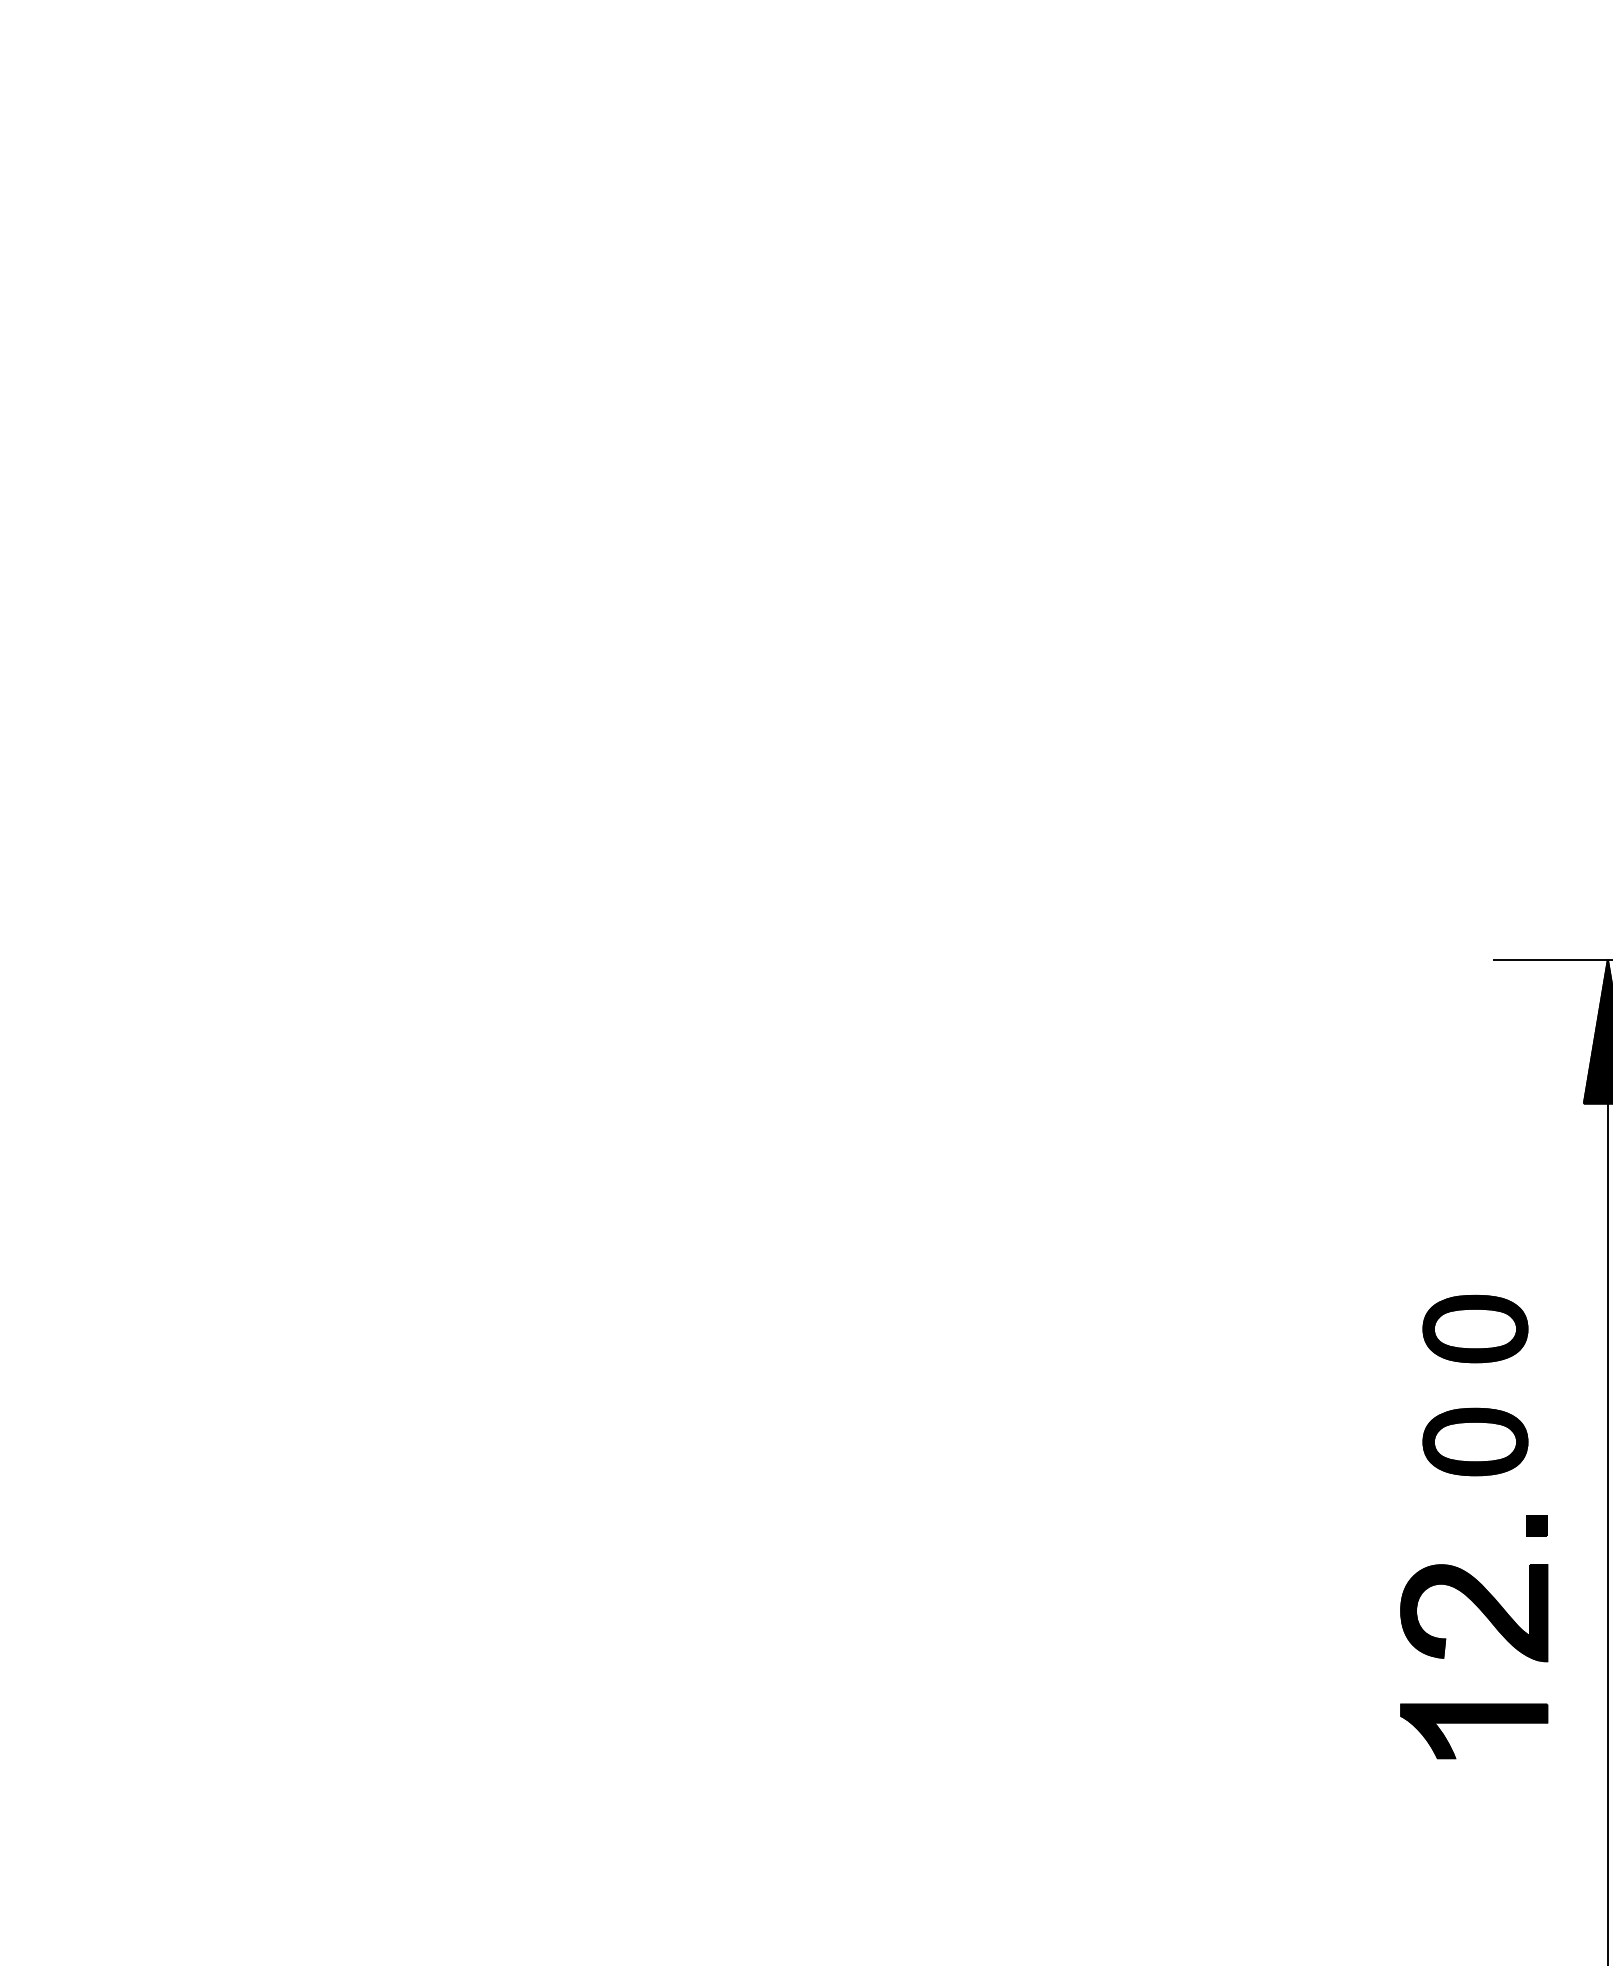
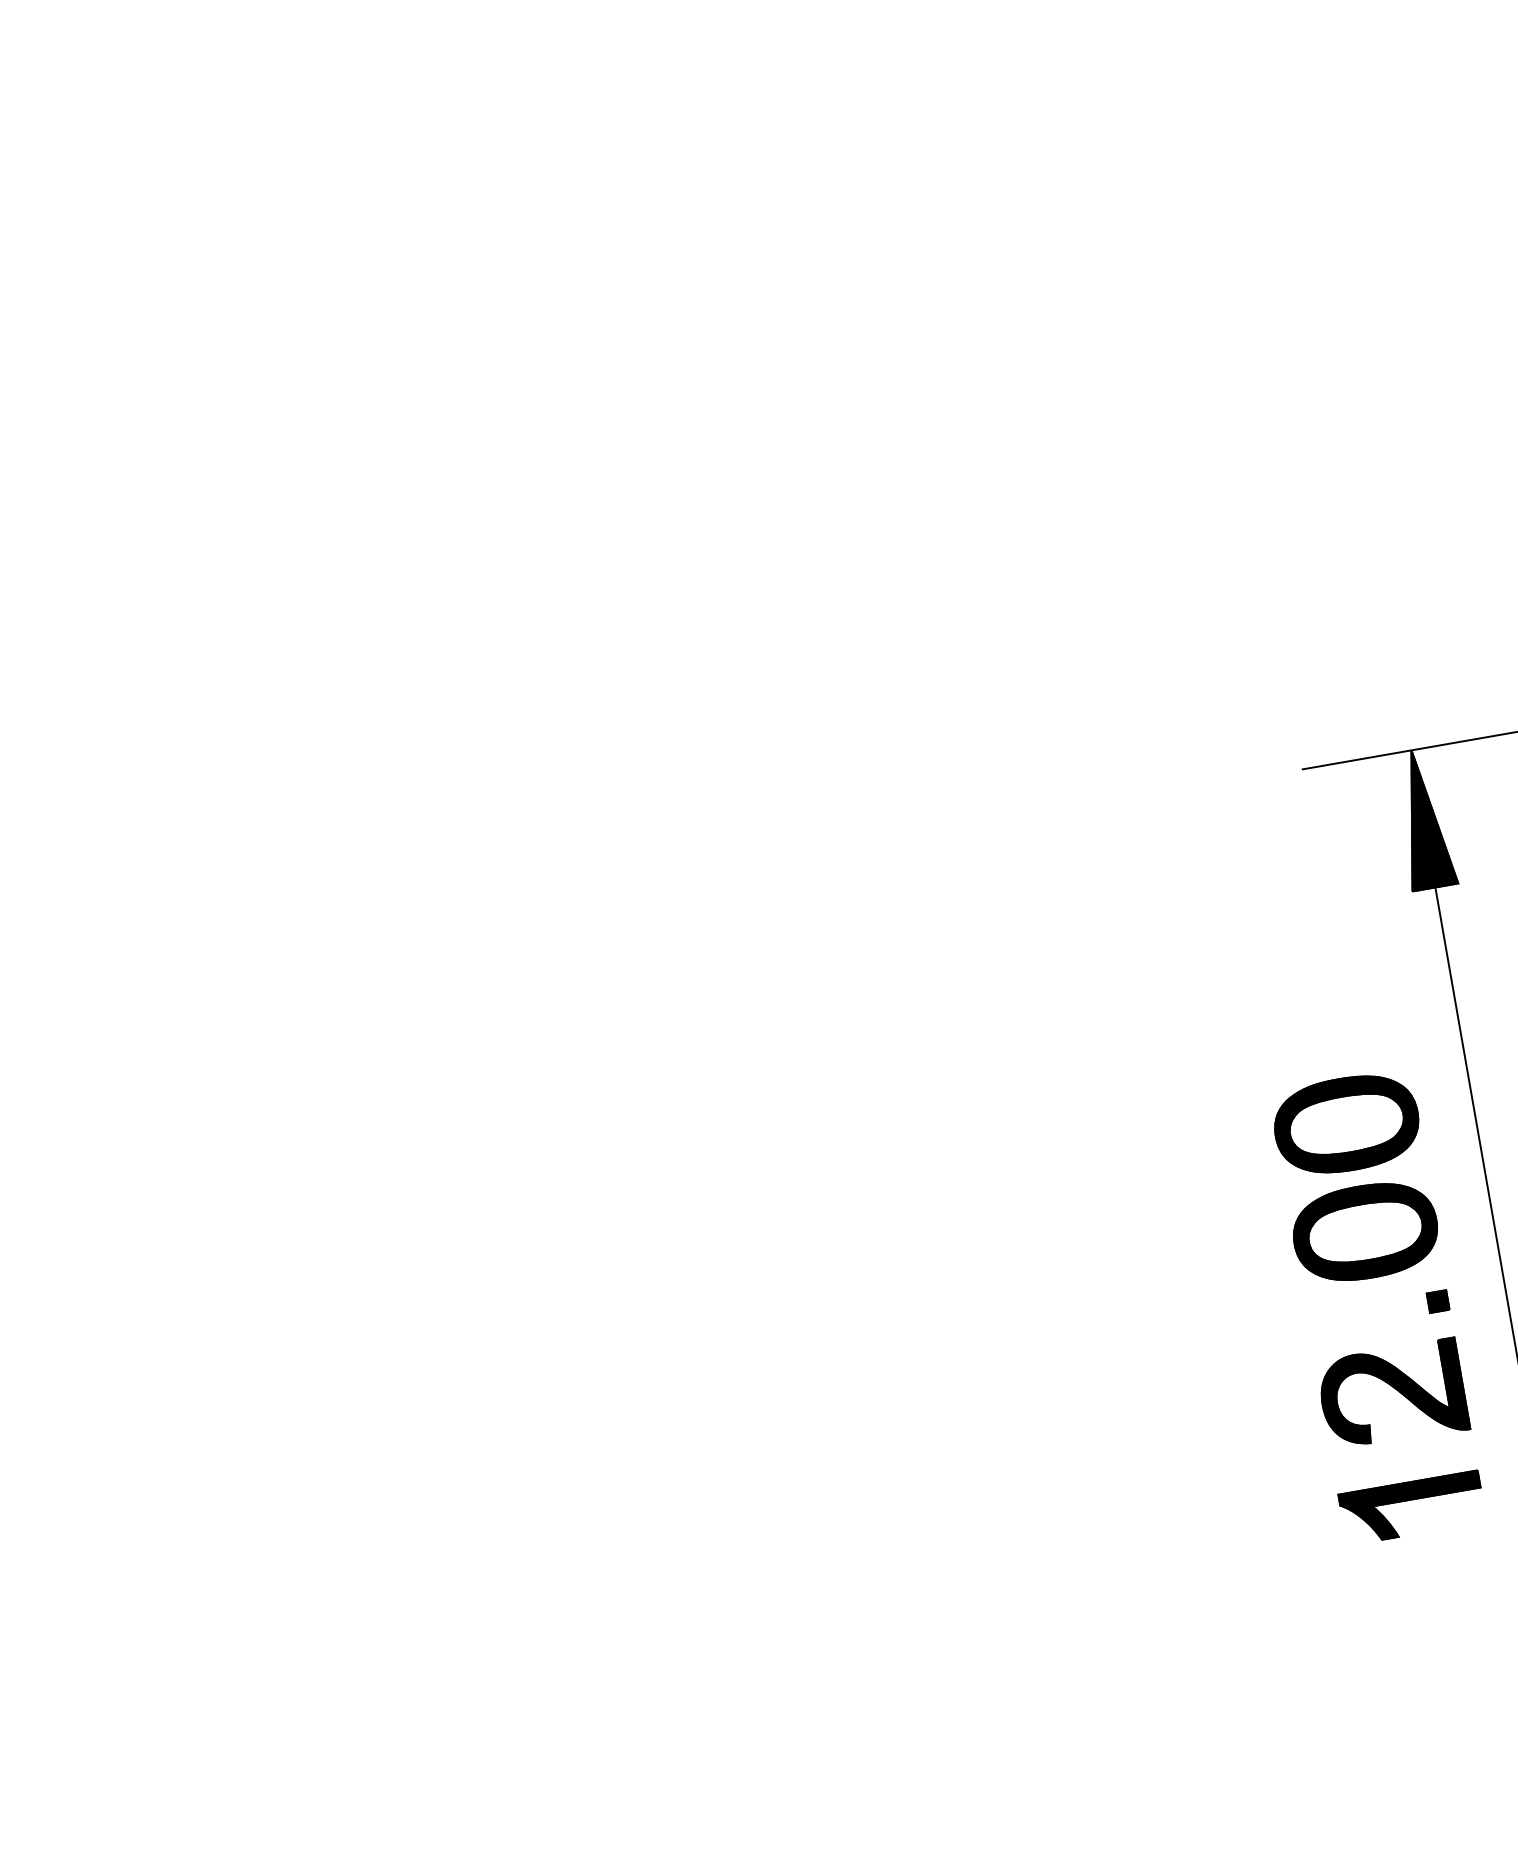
part: (1475, 1328) -> (1346, 1123), size x1.43
part: (1475, 1441) -> (1365, 1231), size x1.43

